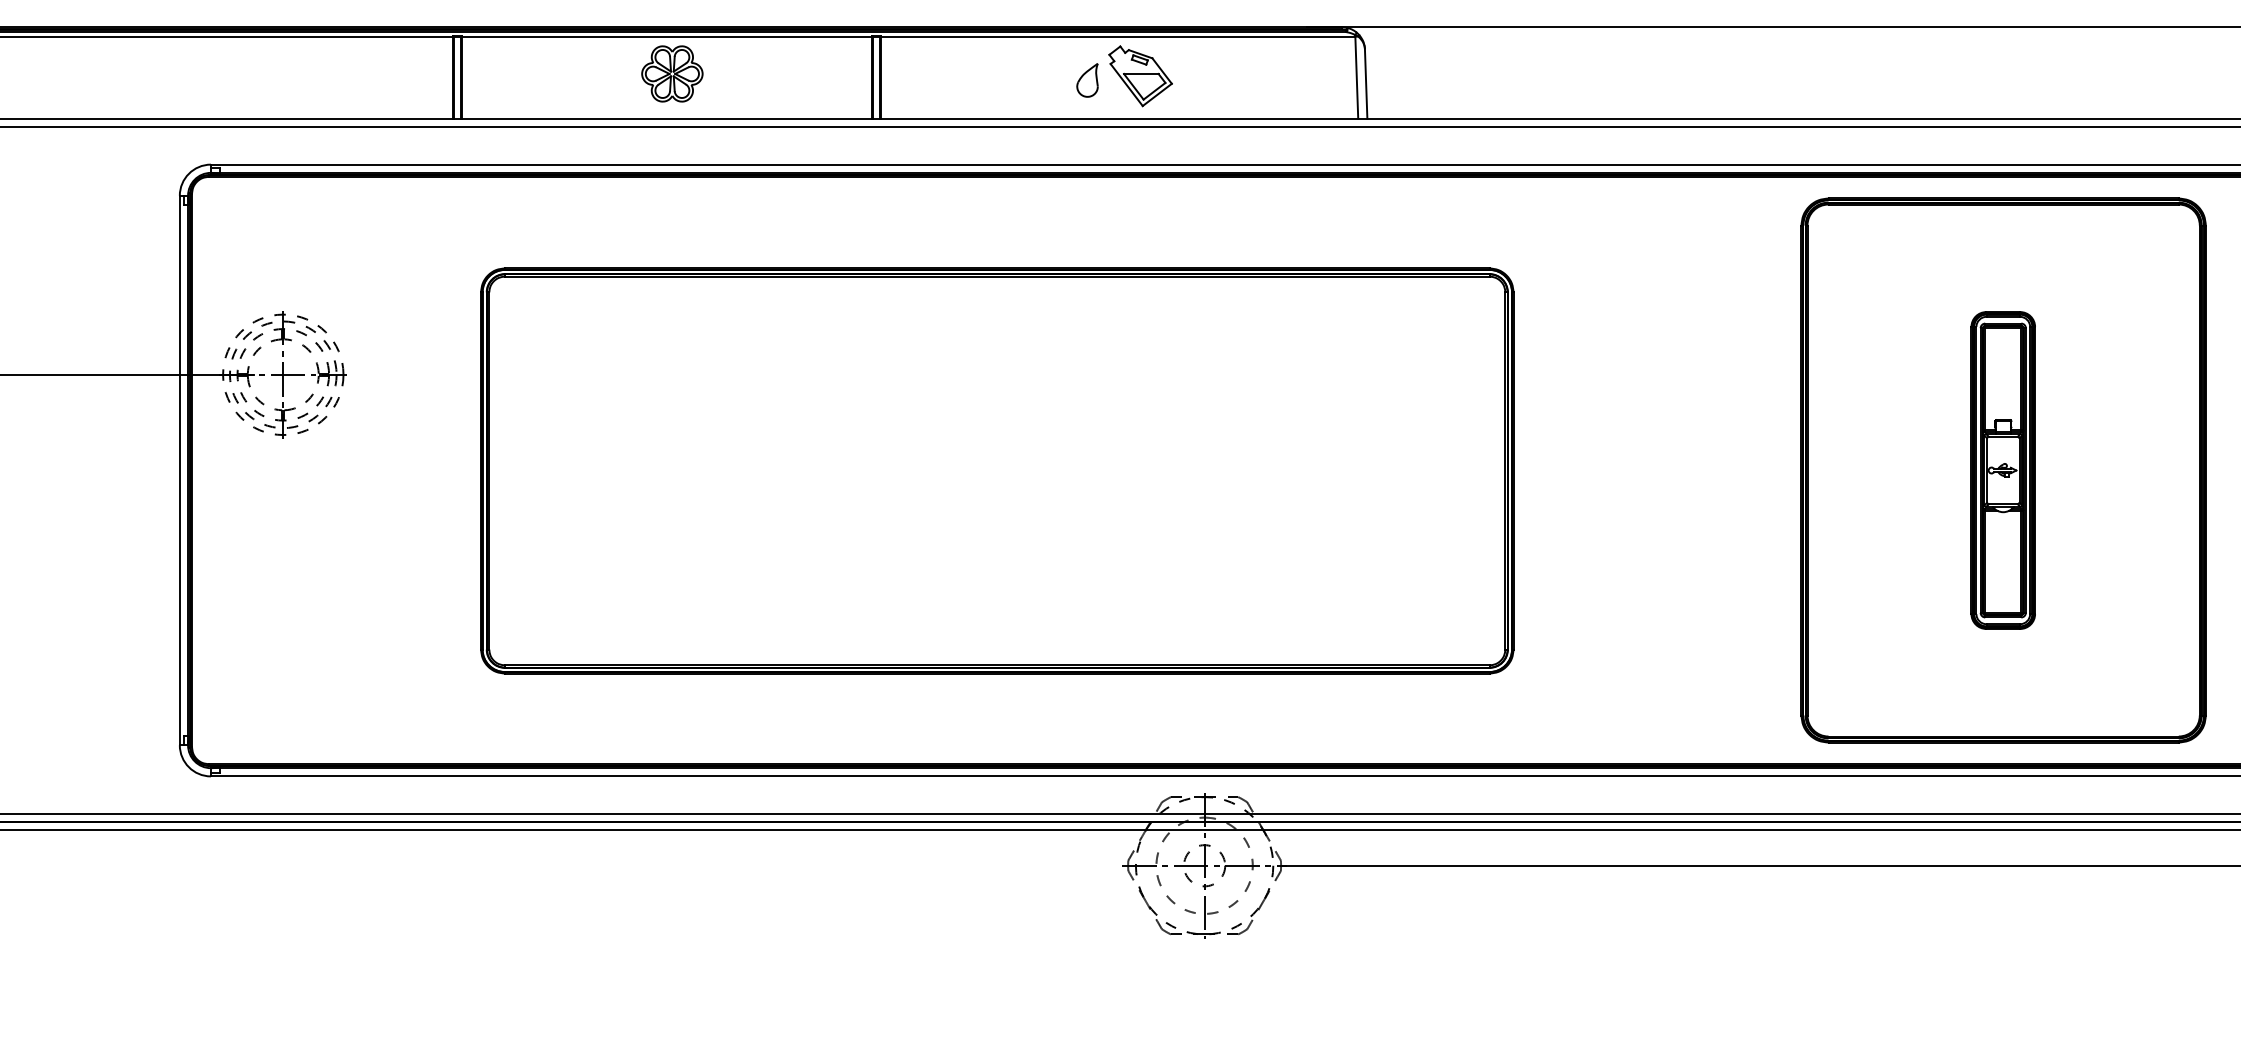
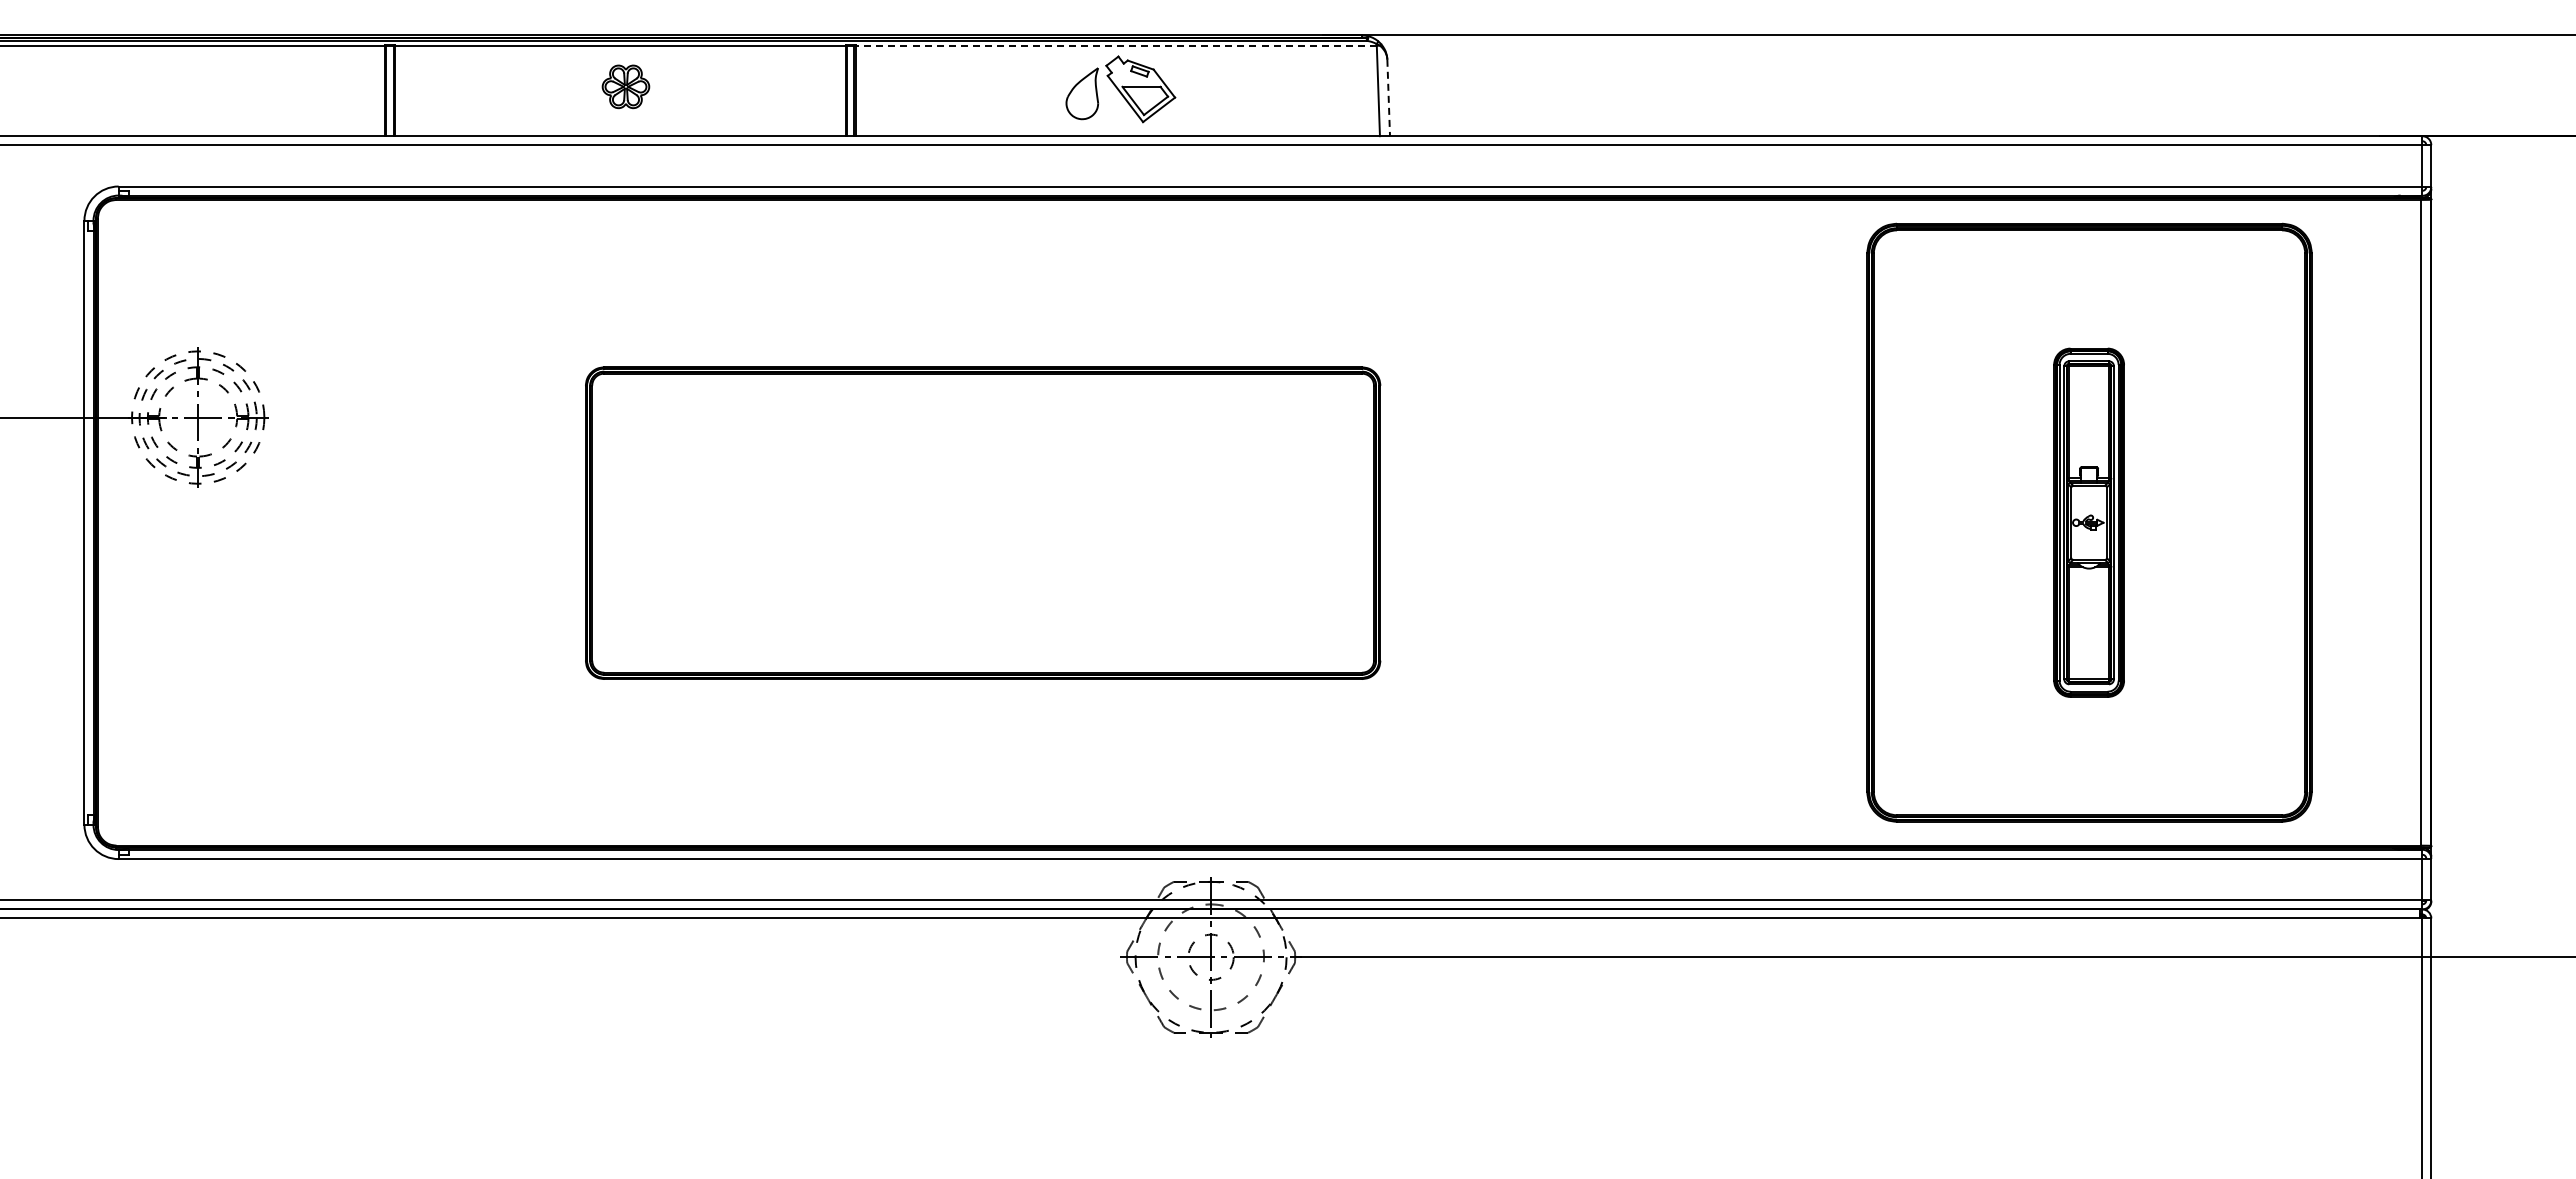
line: (1118, 36) -> (1116, 45), solid -> dashed
part: (671, 73) -> (625, 86), size x0.7
part: (1087, 80) -> (1082, 93), size x1.4
line: (1365, 84) -> (1388, 98), solid -> dashed
part: (996, 470) -> (982, 522), size x0.7

